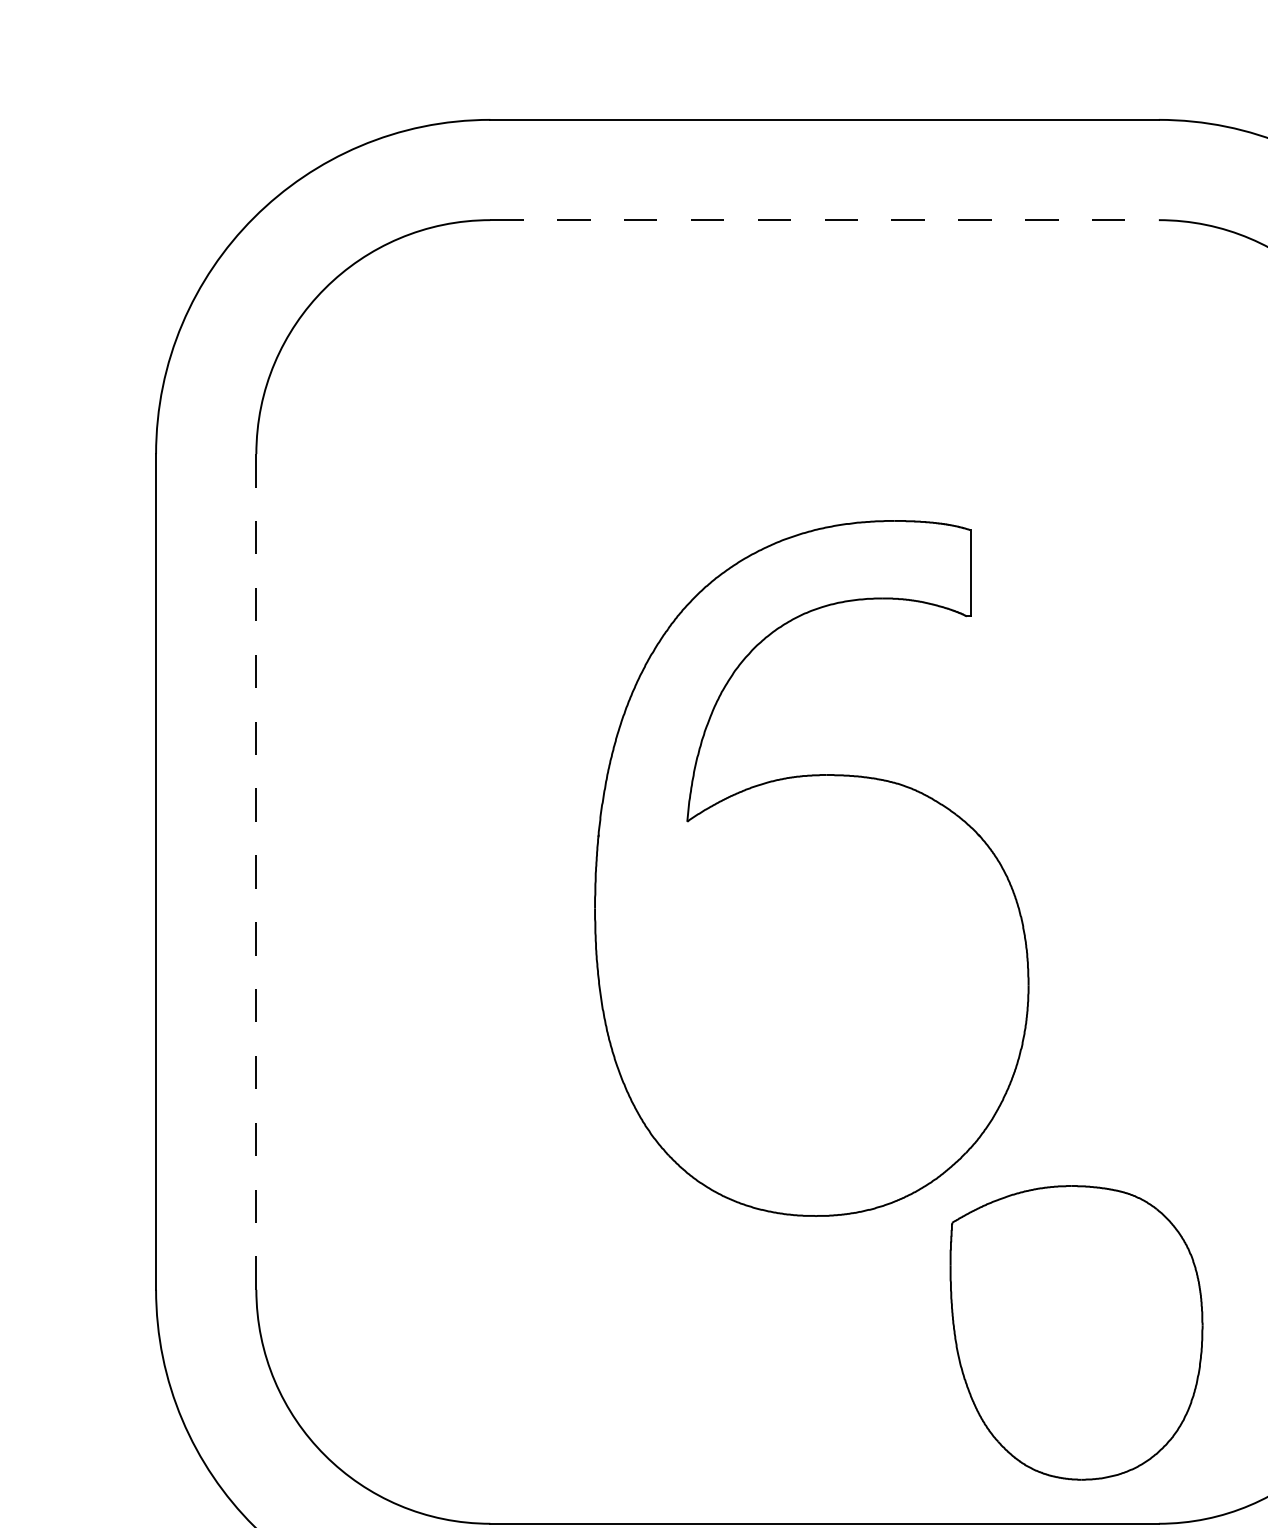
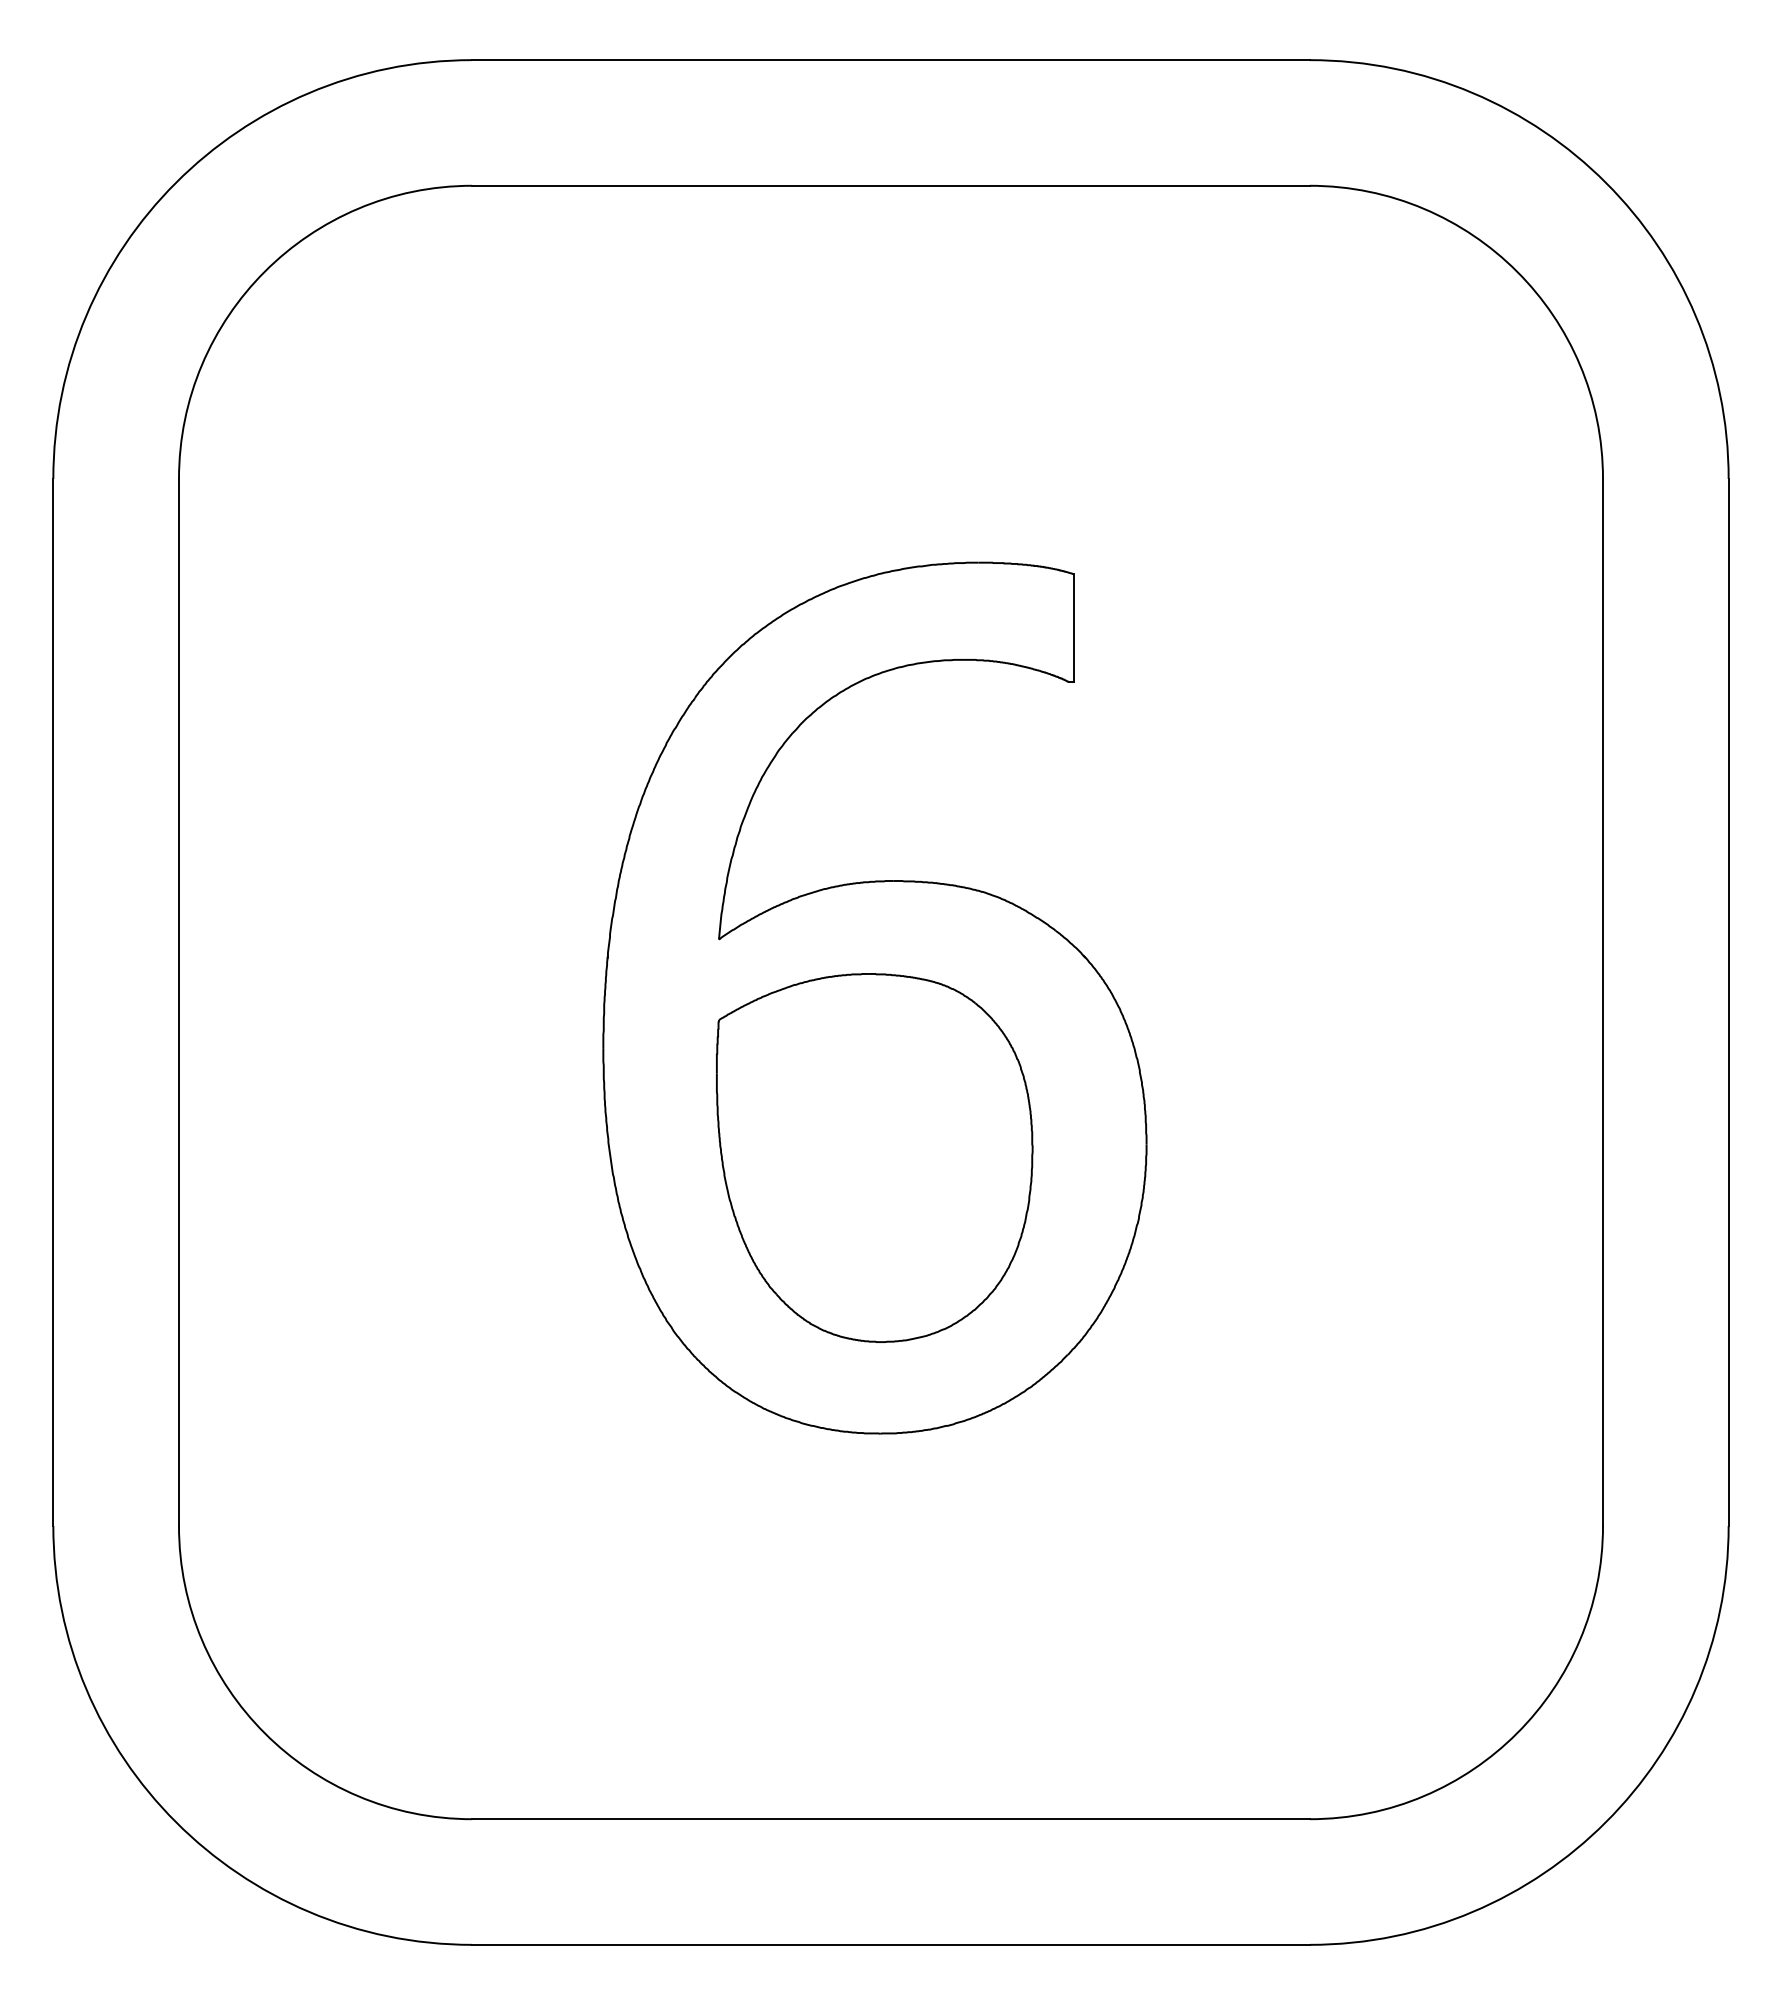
line: (825, 219) -> (891, 185), dashed -> solid
line: (256, 871) -> (179, 1002), dashed -> solid
part: (1076, 1332) -> (874, 1157), moved

